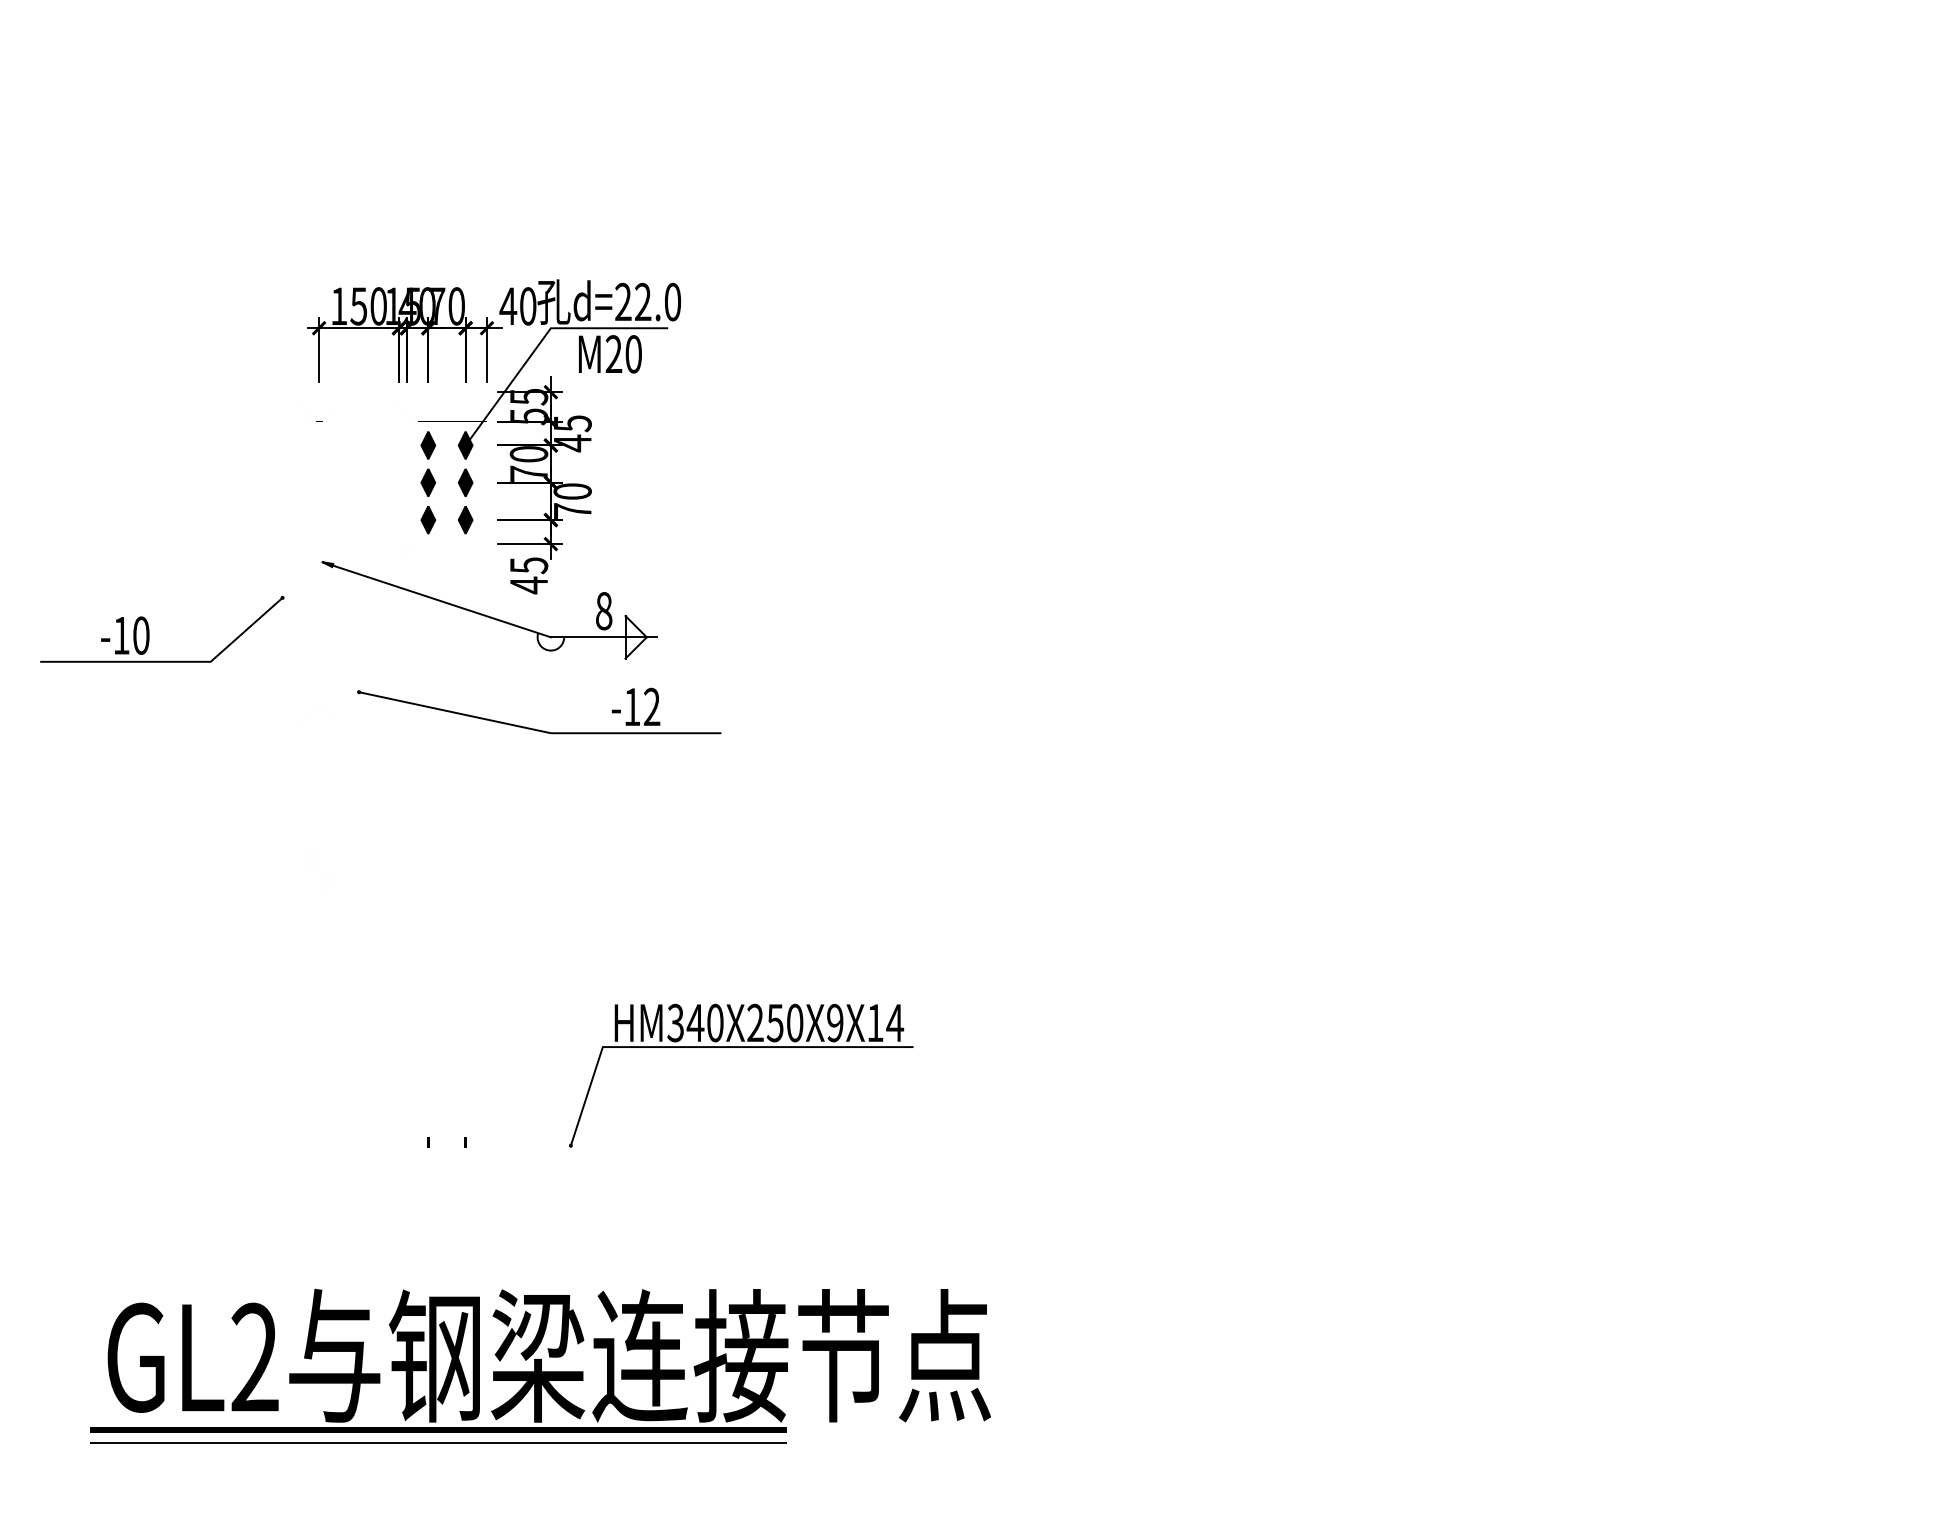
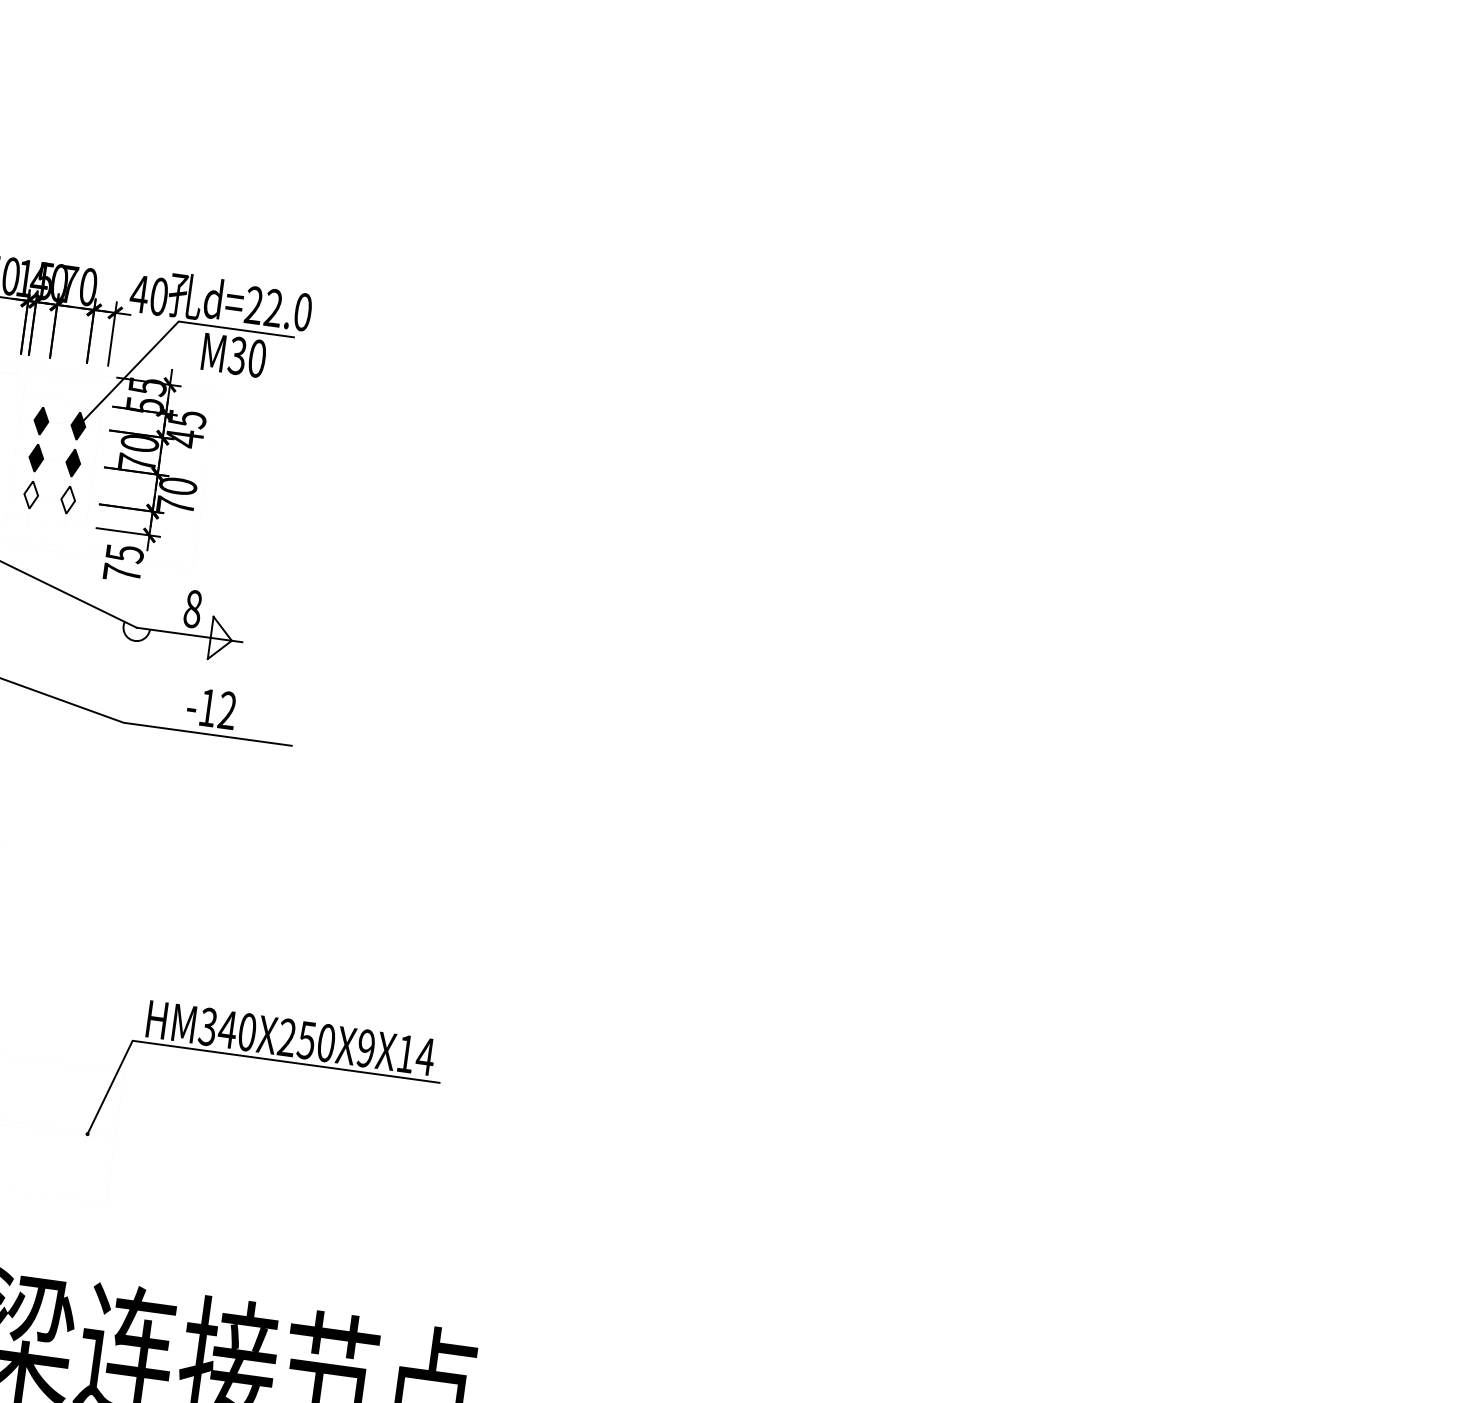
text: (613, 354) -> (237, 356), M20 -> M30
fill: (428, 519) -> (31, 494), removed
fill: (465, 519) -> (68, 499), removed
text: (528, 585) -> (121, 573), 45 -> 75

